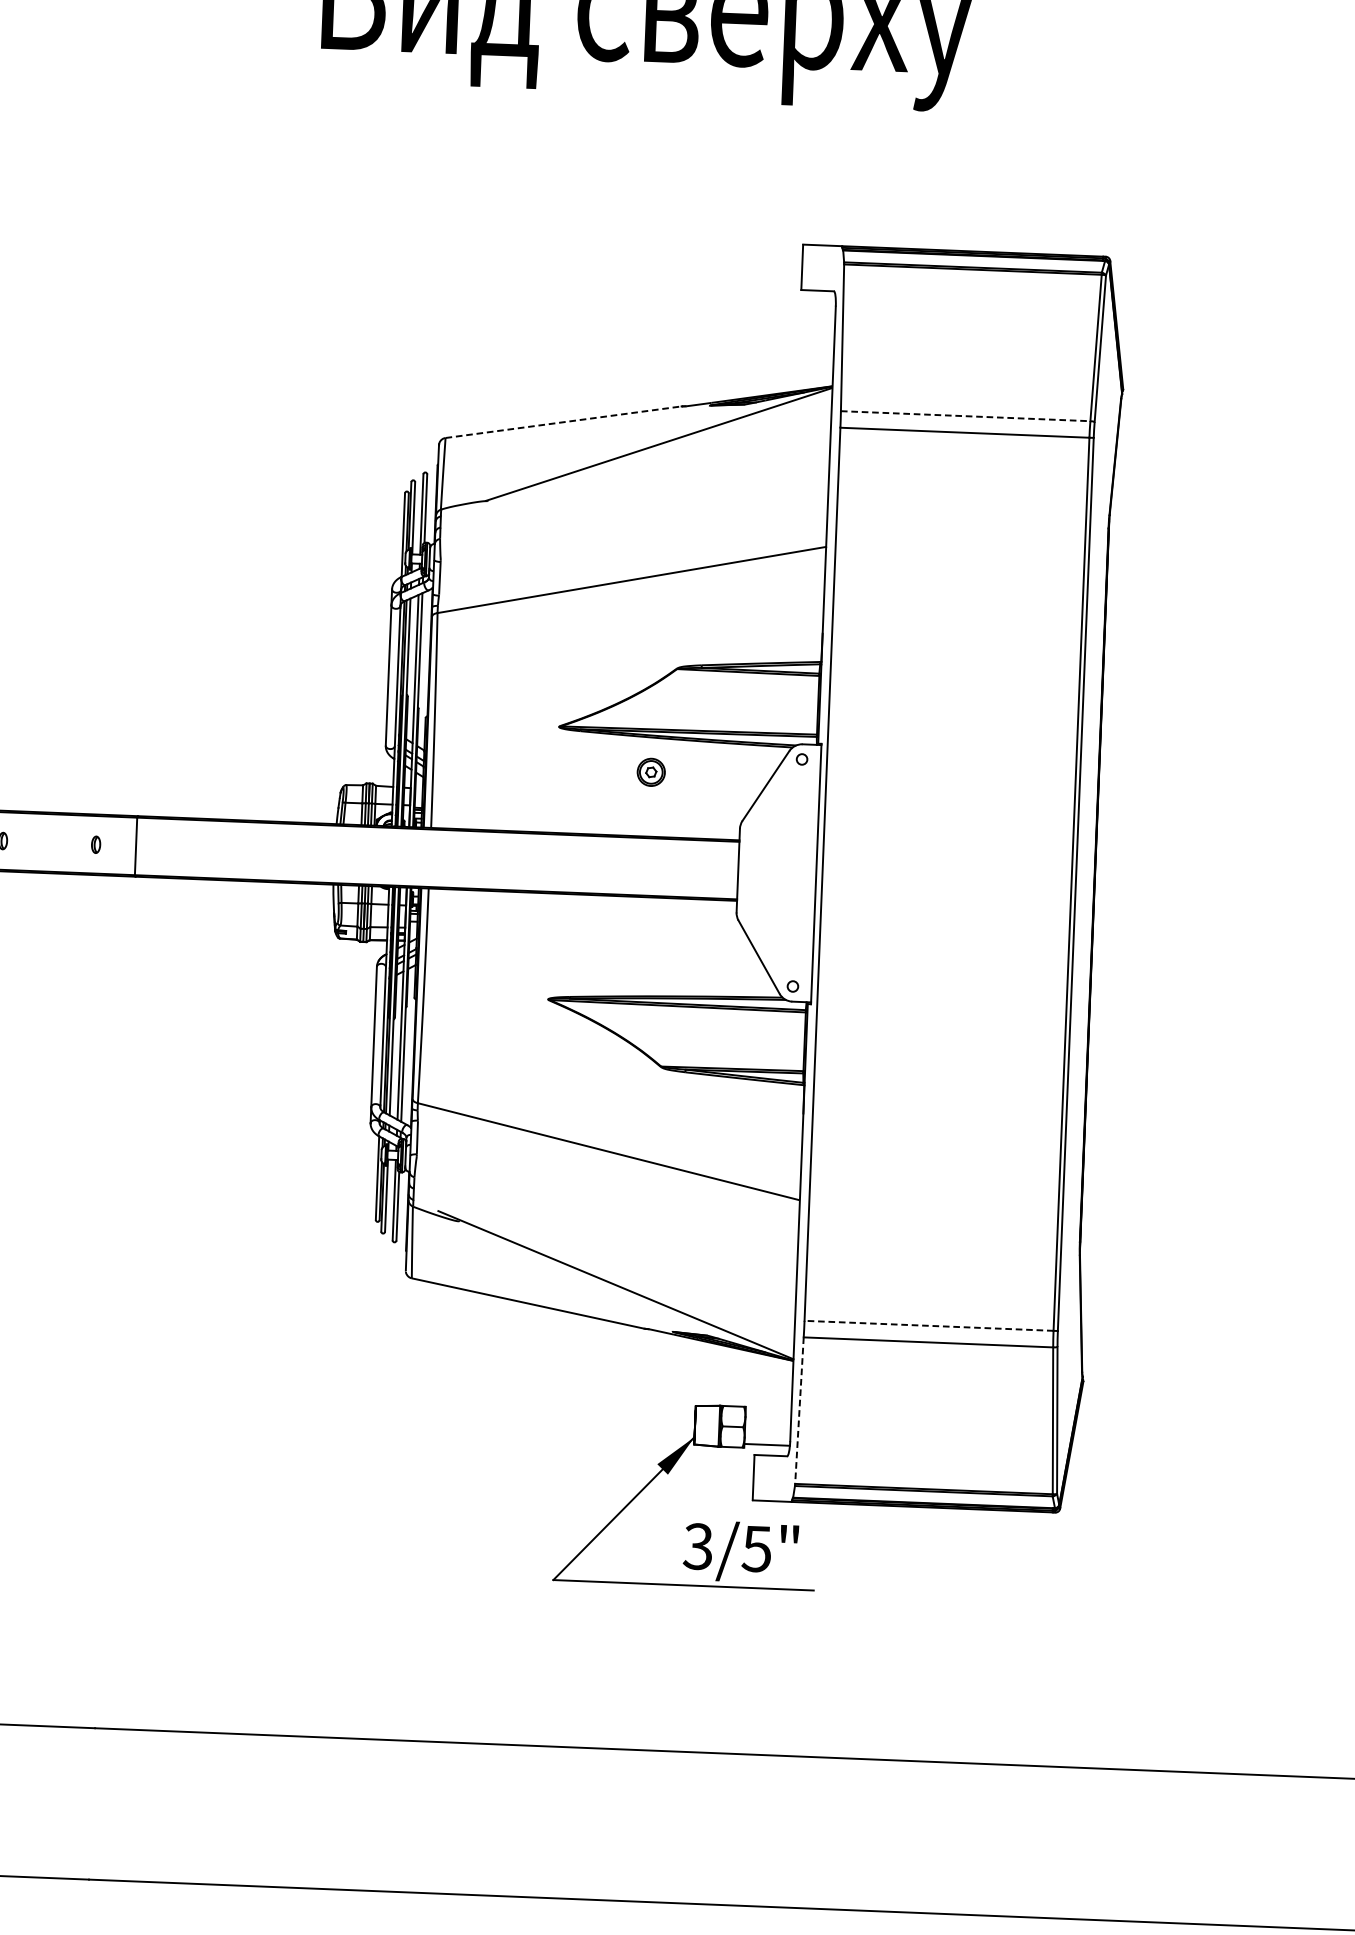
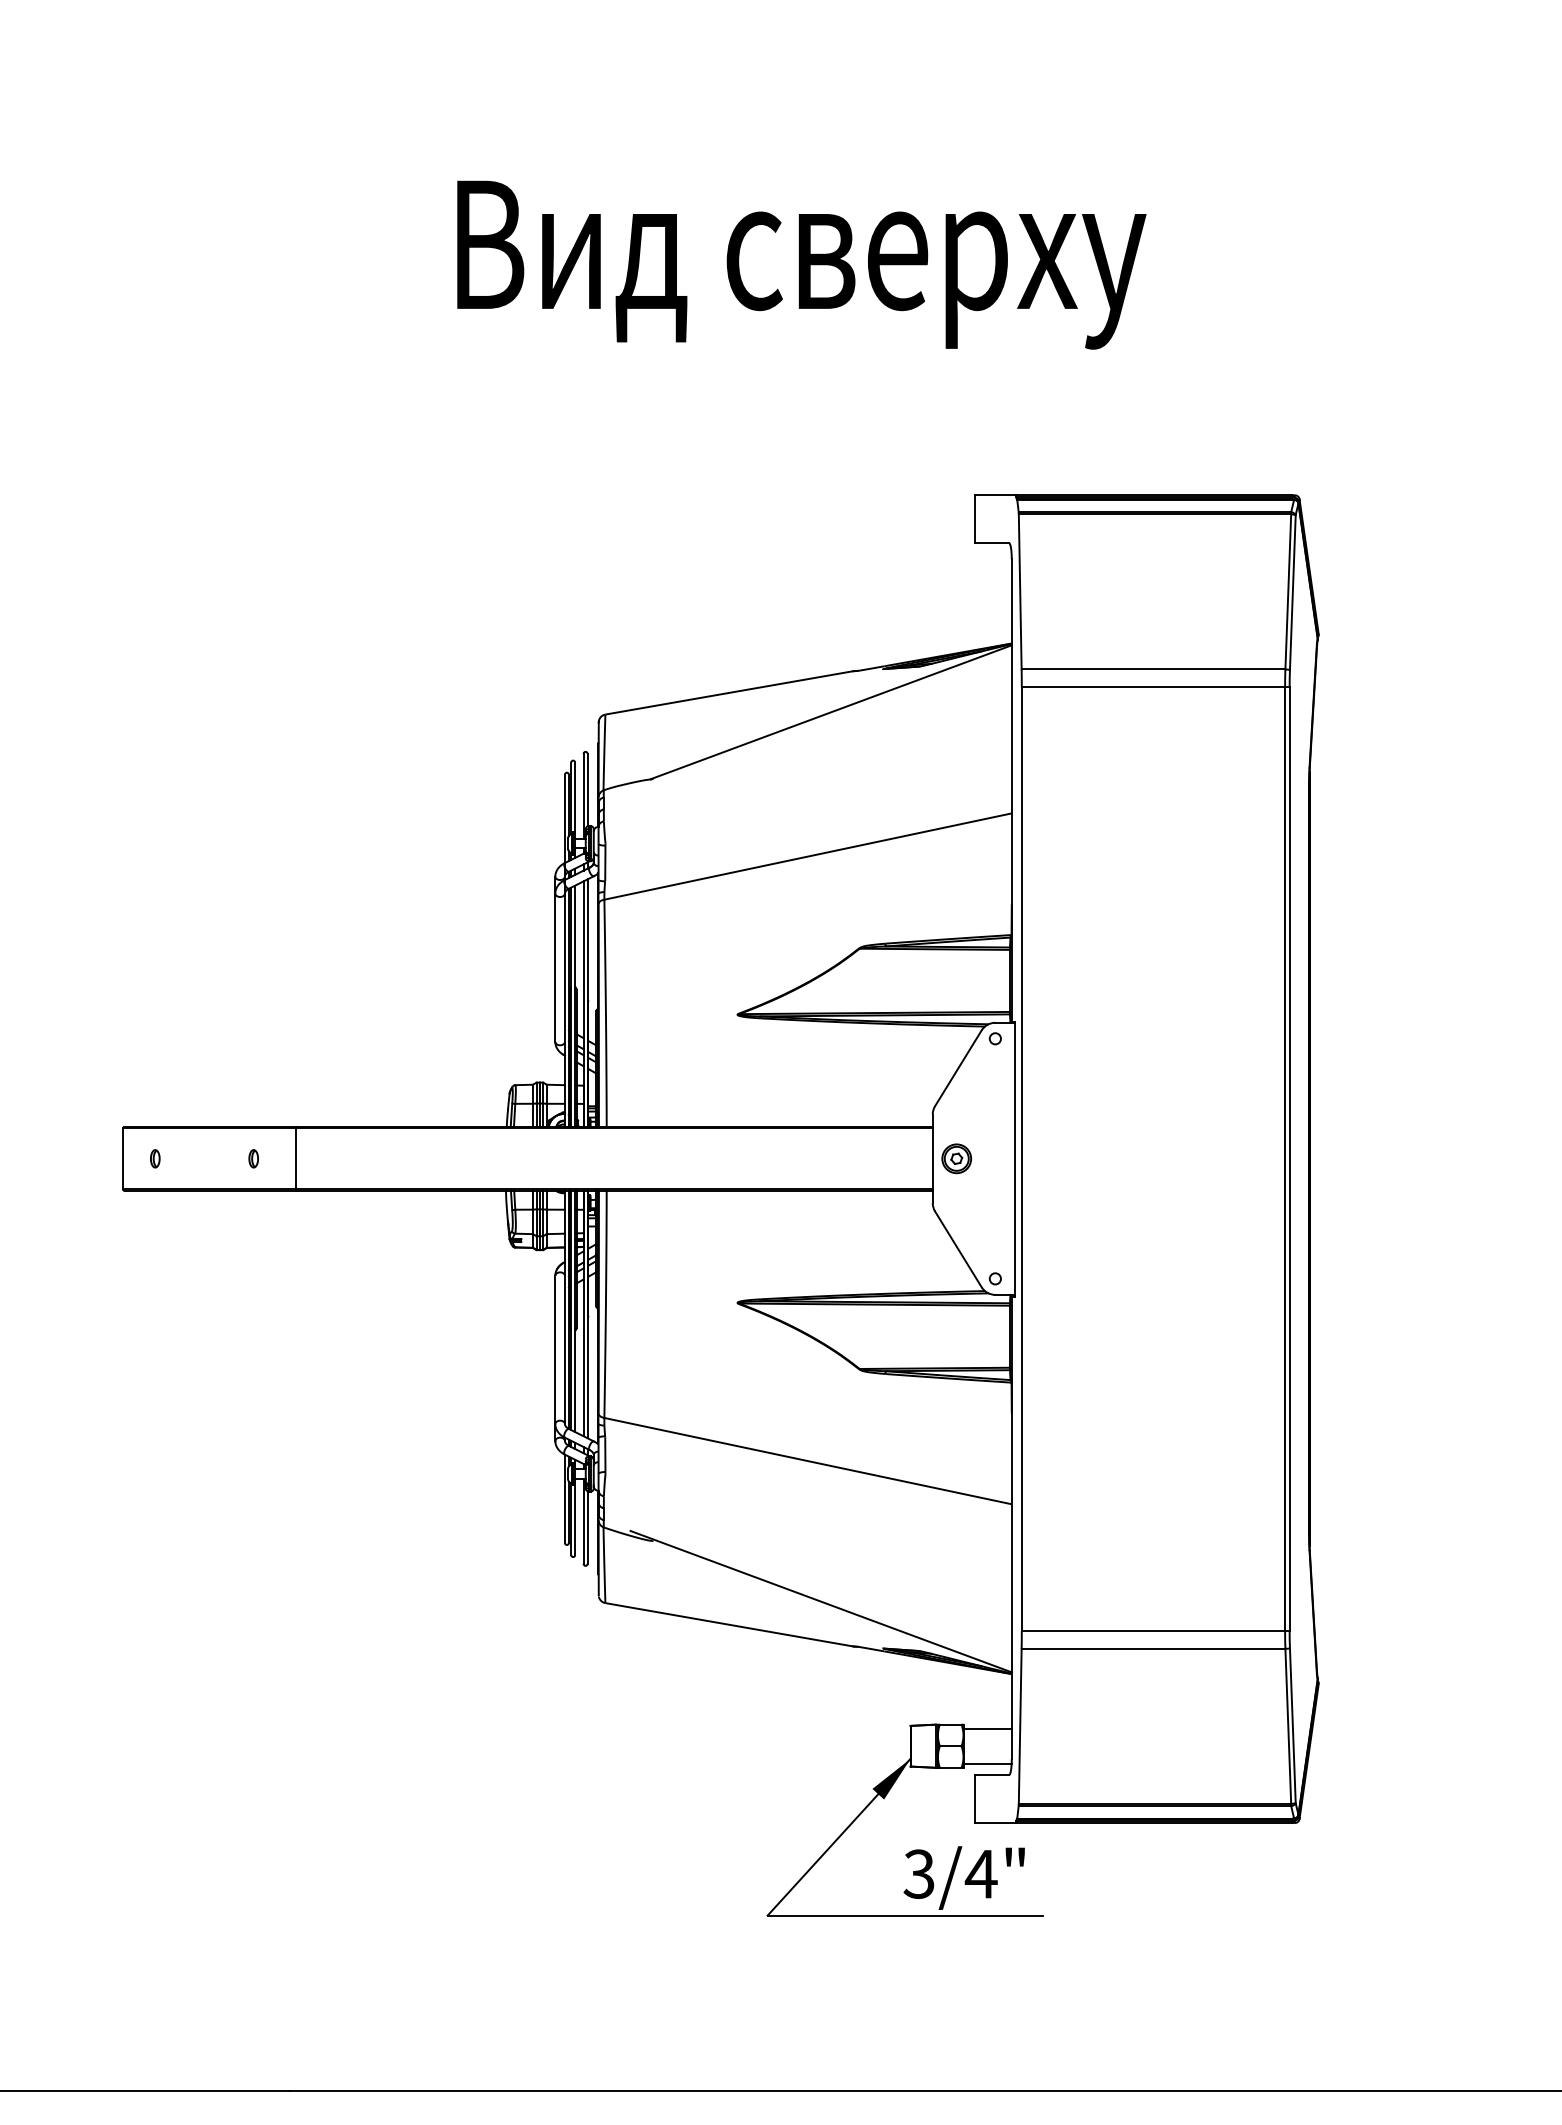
line: (965, 416) -> (1153, 669), dashed -> solid
line: (564, 421) -> (730, 692), dashed -> solid
part: (651, 772) -> (956, 1158), moved
line: (929, 1326) -> (1153, 1631), dashed -> solid
line: (799, 1410) -> (1020, 1726), dashed -> solid
line: (768, 1411) -> (987, 1728), added
text: (756, 1549) -> (980, 1874), 3/5" -> 3/4"

